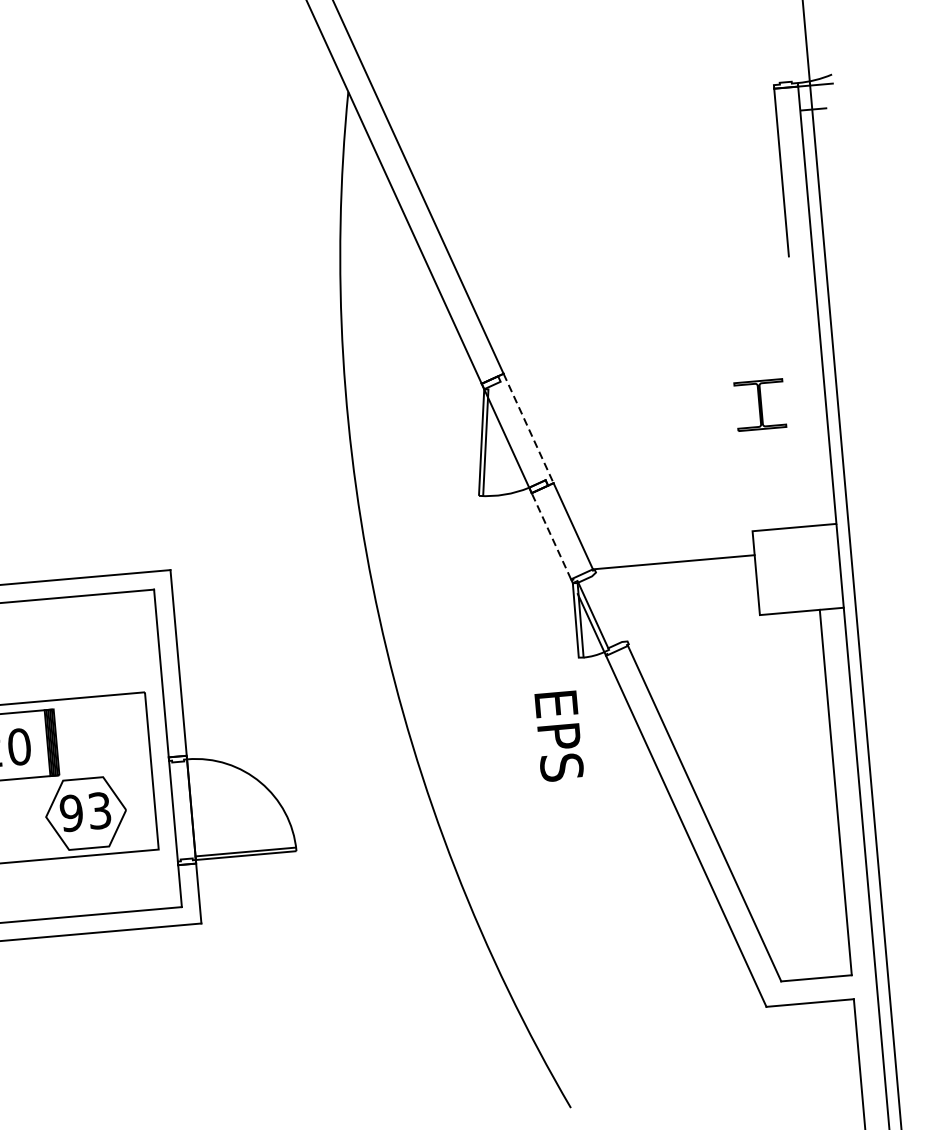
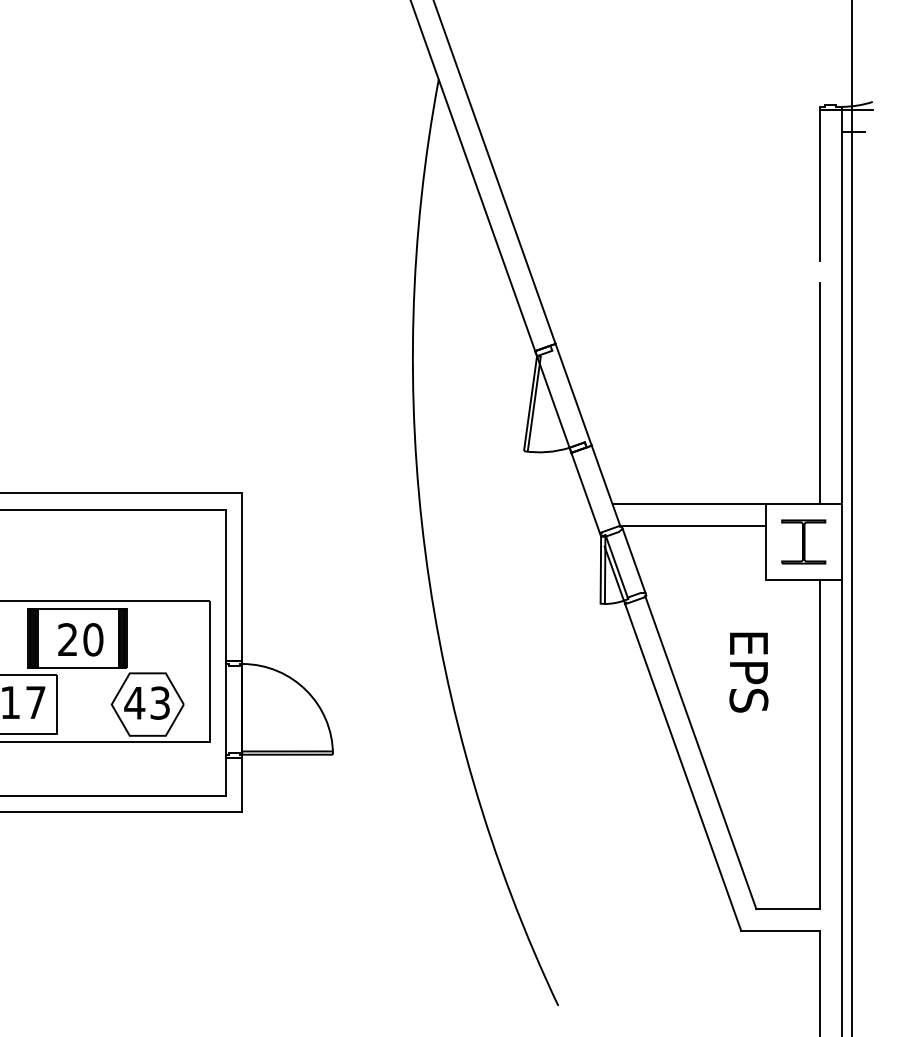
line: (801, 403) -> (819, 393), added
part: (760, 404) -> (803, 541), moved
line: (528, 428) -> (573, 394), dashed -> solid
line: (551, 535) -> (585, 492), dashed -> solid
line: (666, 539) -> (688, 504), added
line: (611, 606) -> (633, 560), added
text: (558, 736) -> (748, 672), moved
text: (71, 812) -> (134, 702), 93 -> 43

